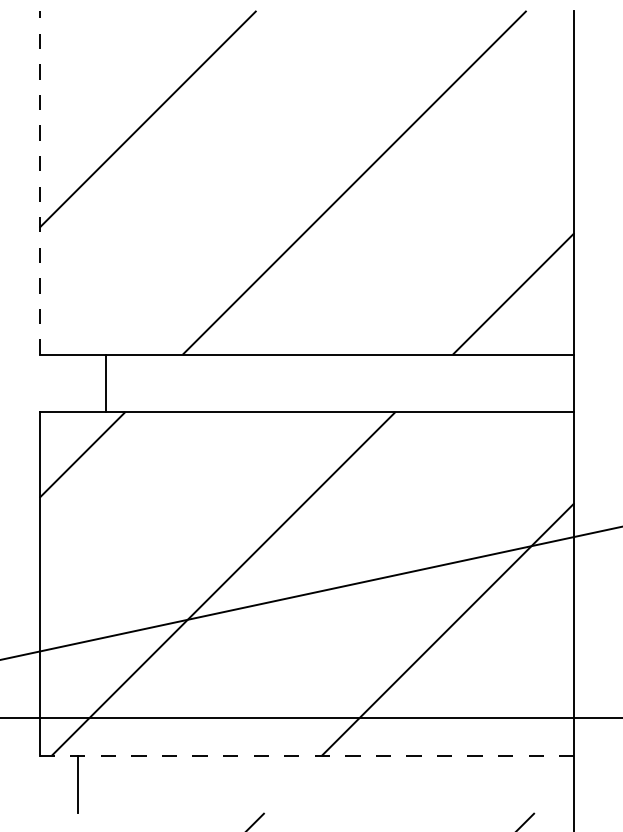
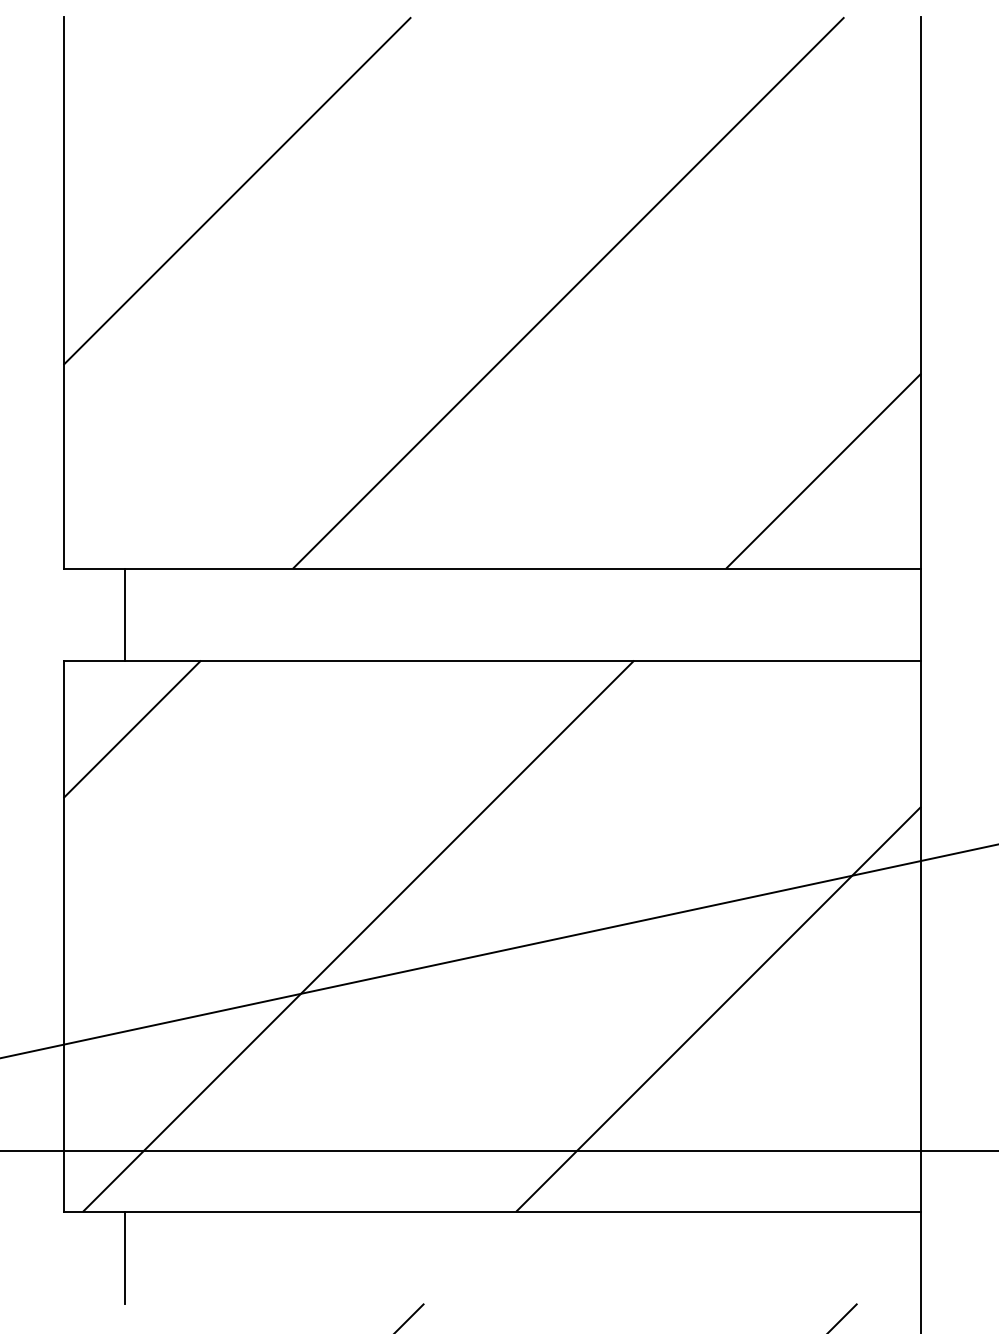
line: (39, 182) -> (63, 292), dashed -> solid
line: (105, 382) -> (124, 613), moved
line: (307, 755) -> (493, 1211), dashed -> solid

